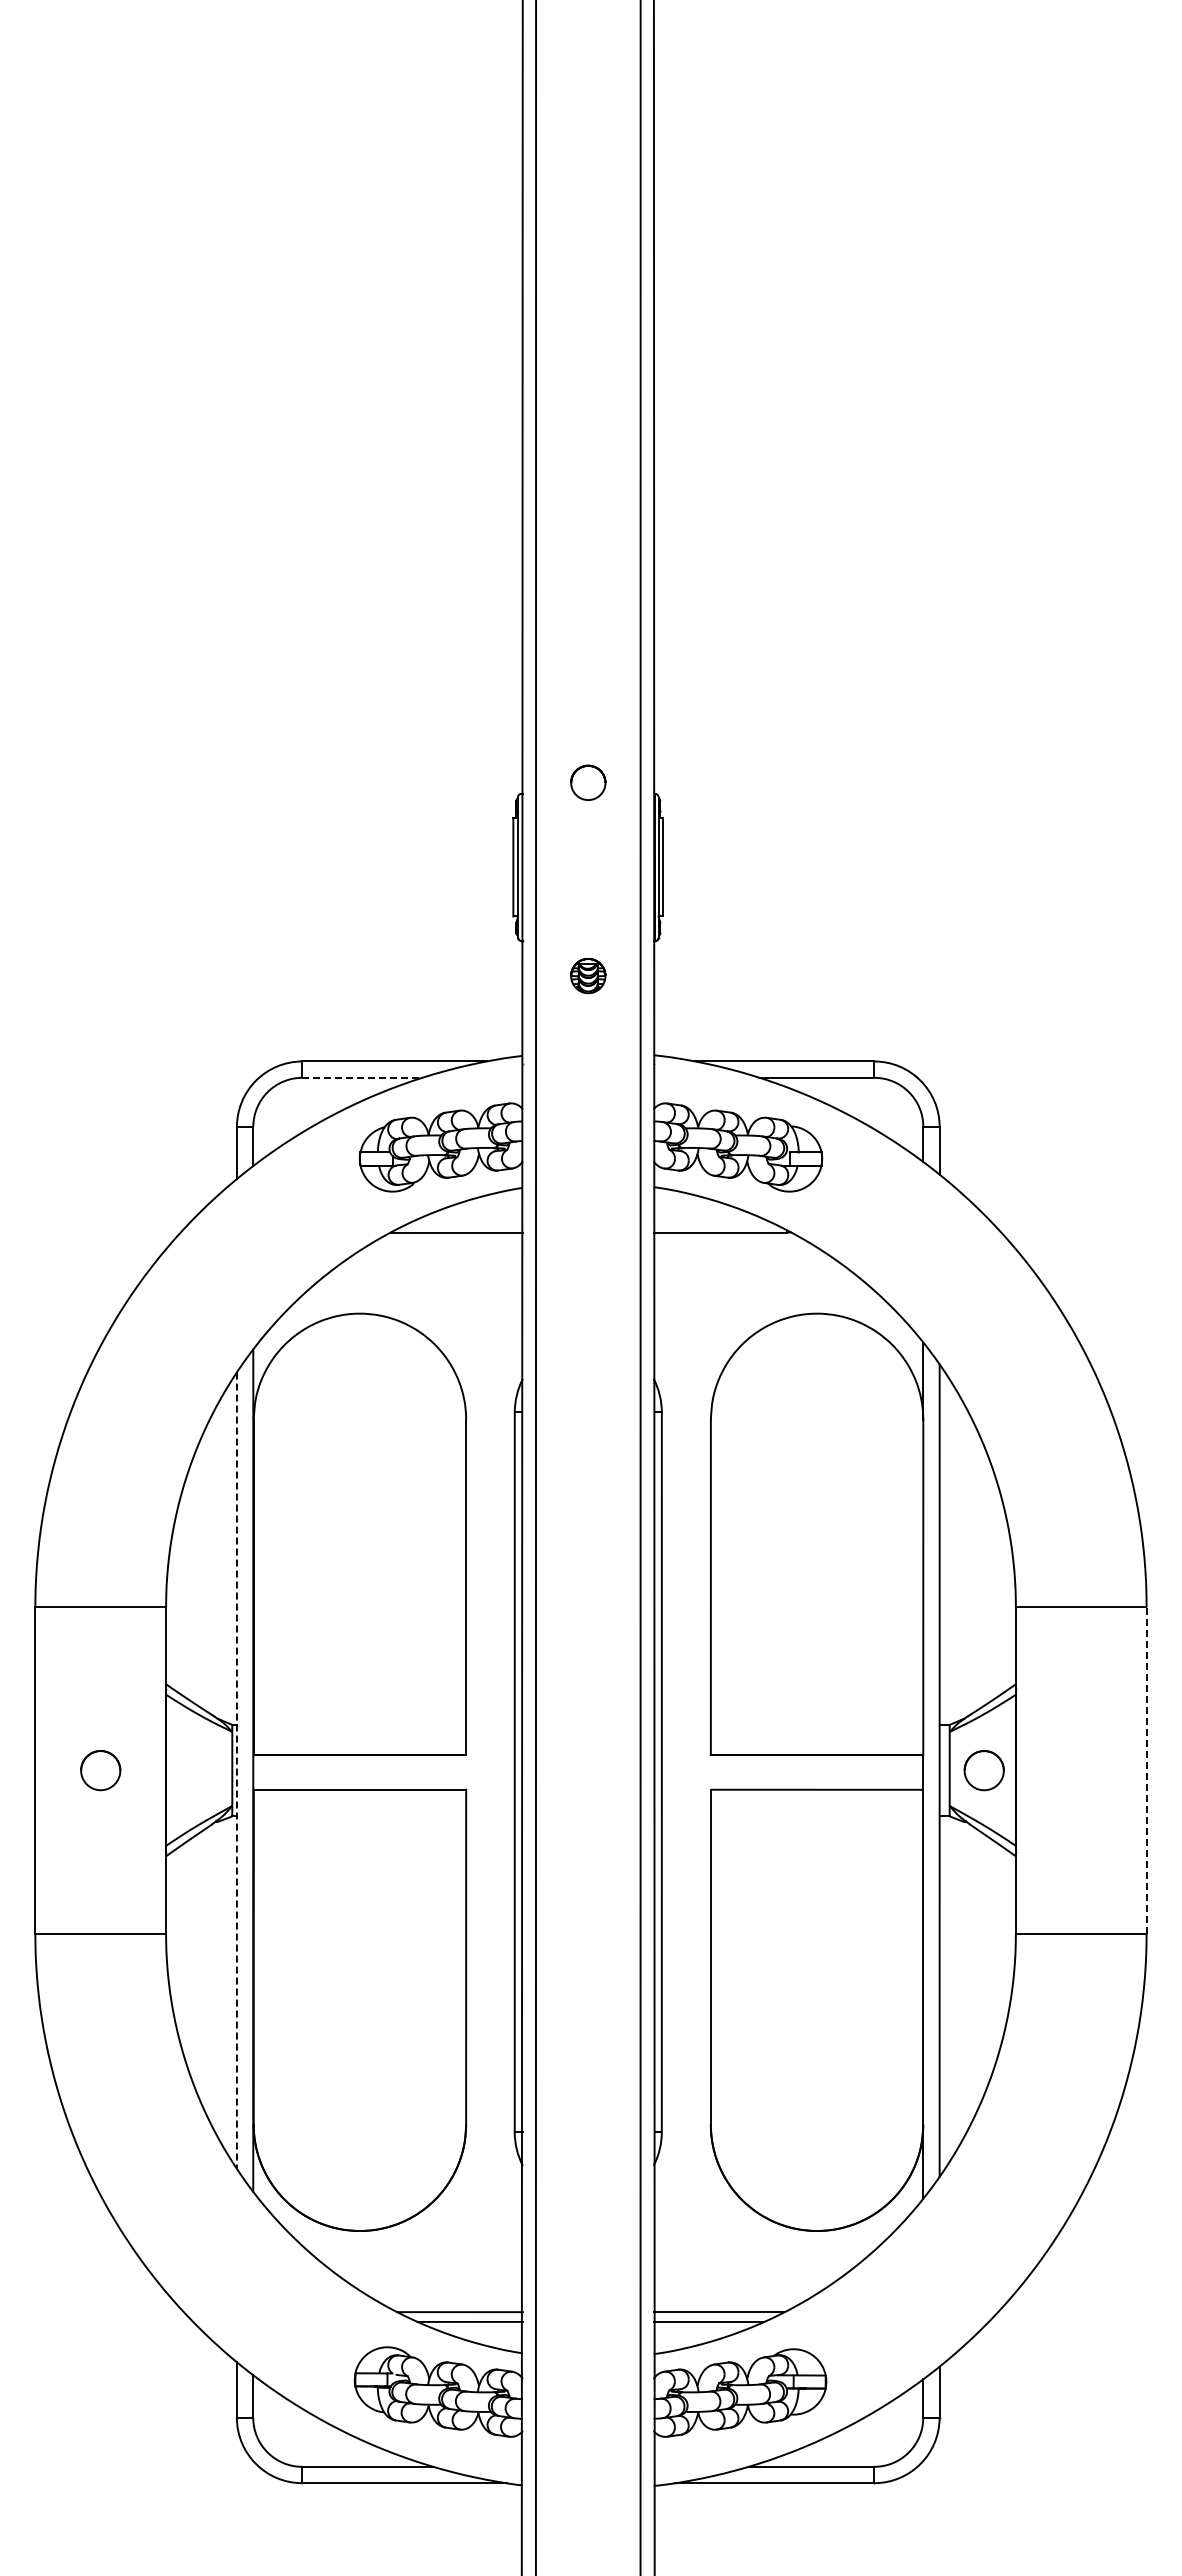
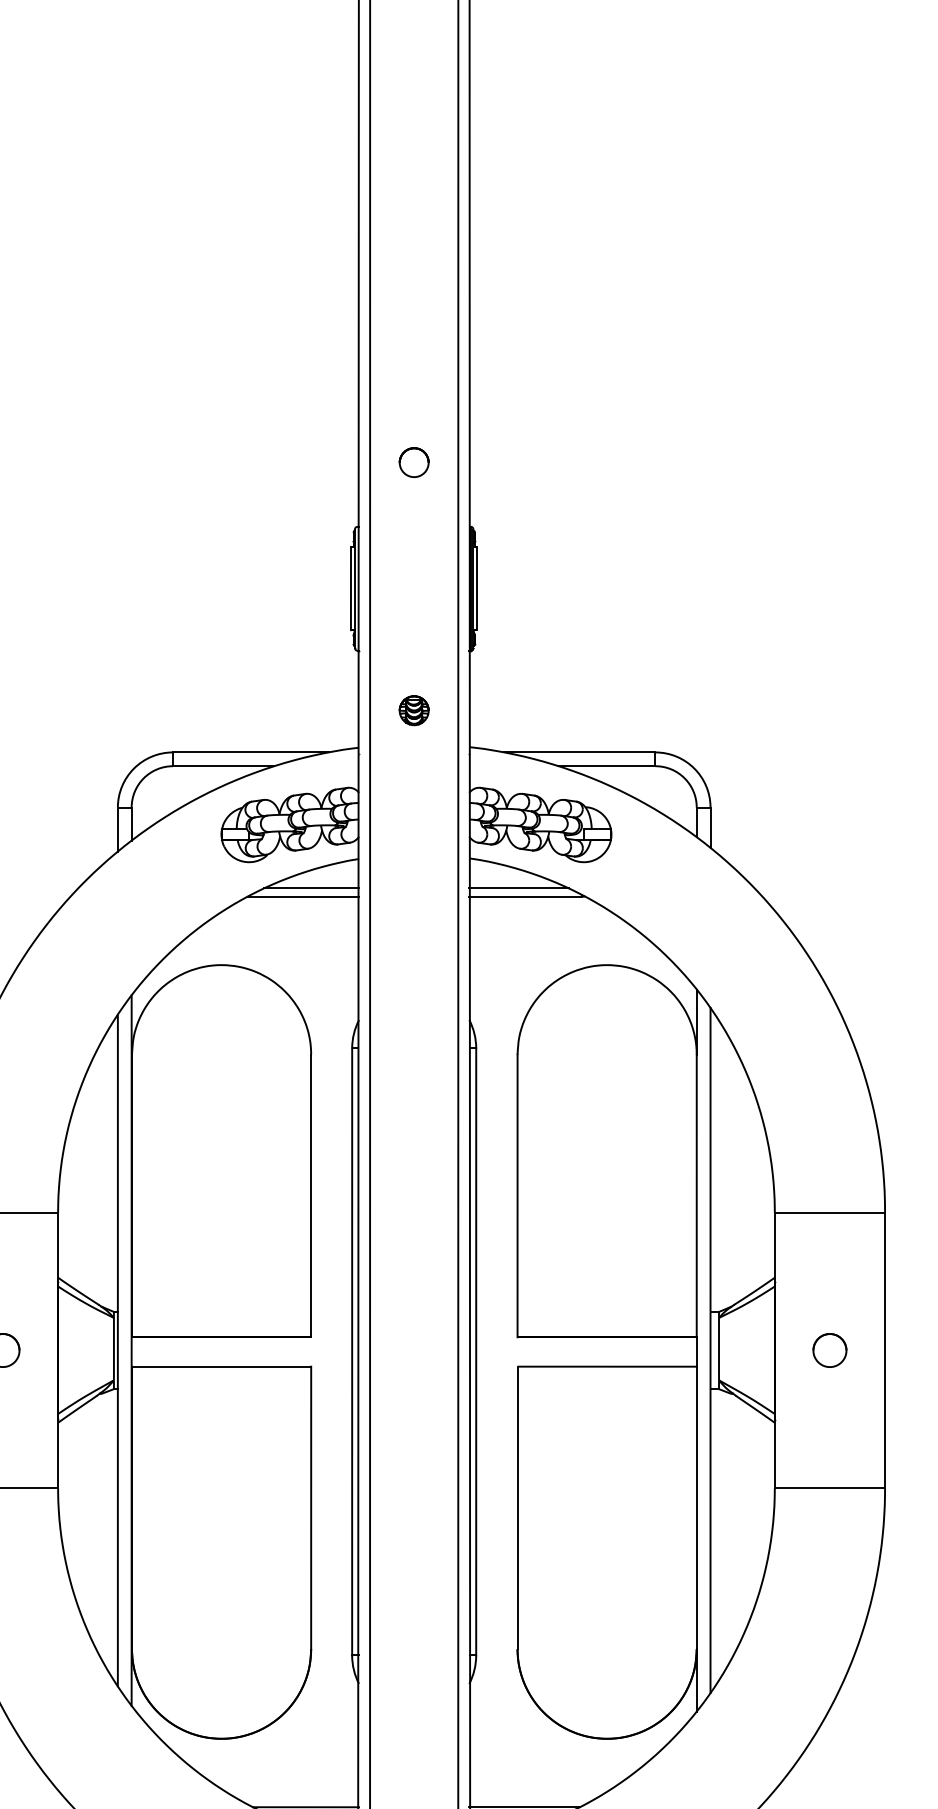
circle: (588, 782) -> (414, 462), moved
part: (588, 976) -> (414, 711), moved
line: (362, 1077) -> (223, 765), dashed -> solid
line: (466, 1222) -> (311, 888), added
line: (712, 1222) -> (518, 888), added
part: (983, 1770) -> (829, 1350), moved
line: (1146, 1770) -> (884, 1350), dashed -> solid
line: (236, 1771) -> (117, 1351), dashed -> solid

